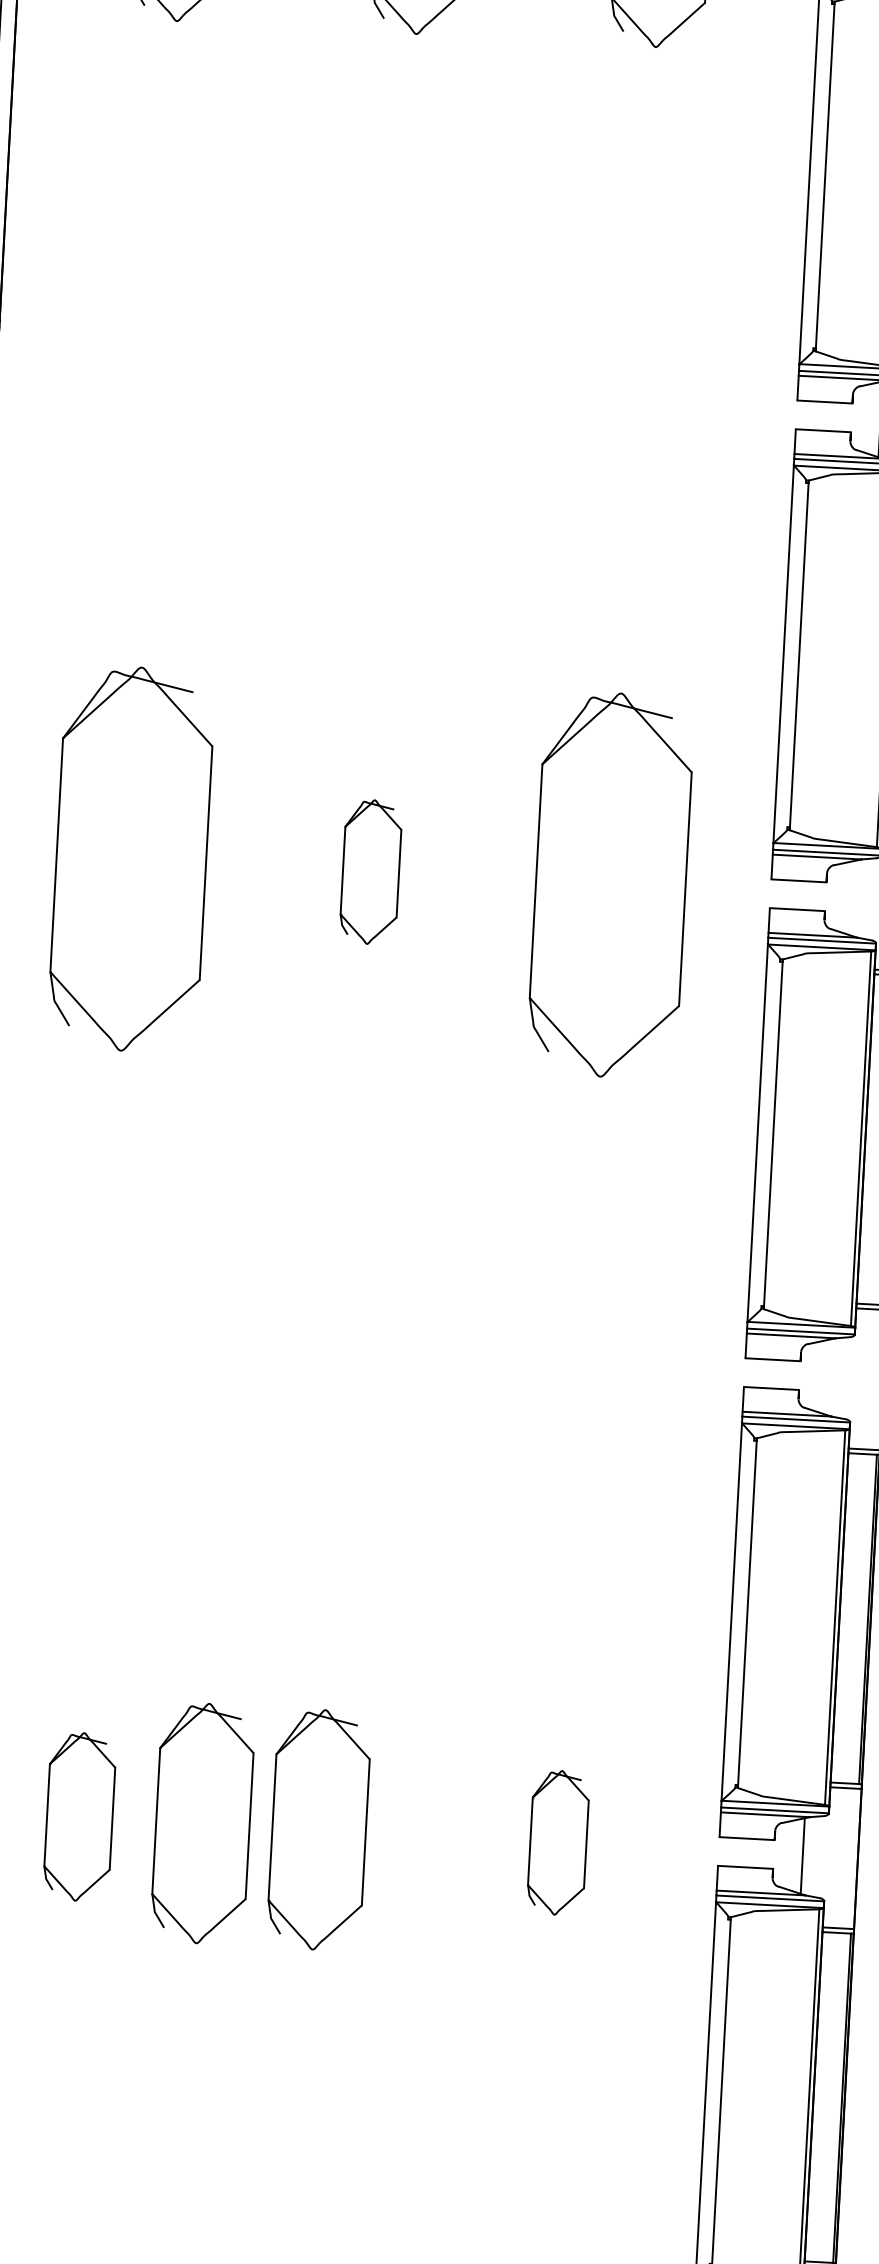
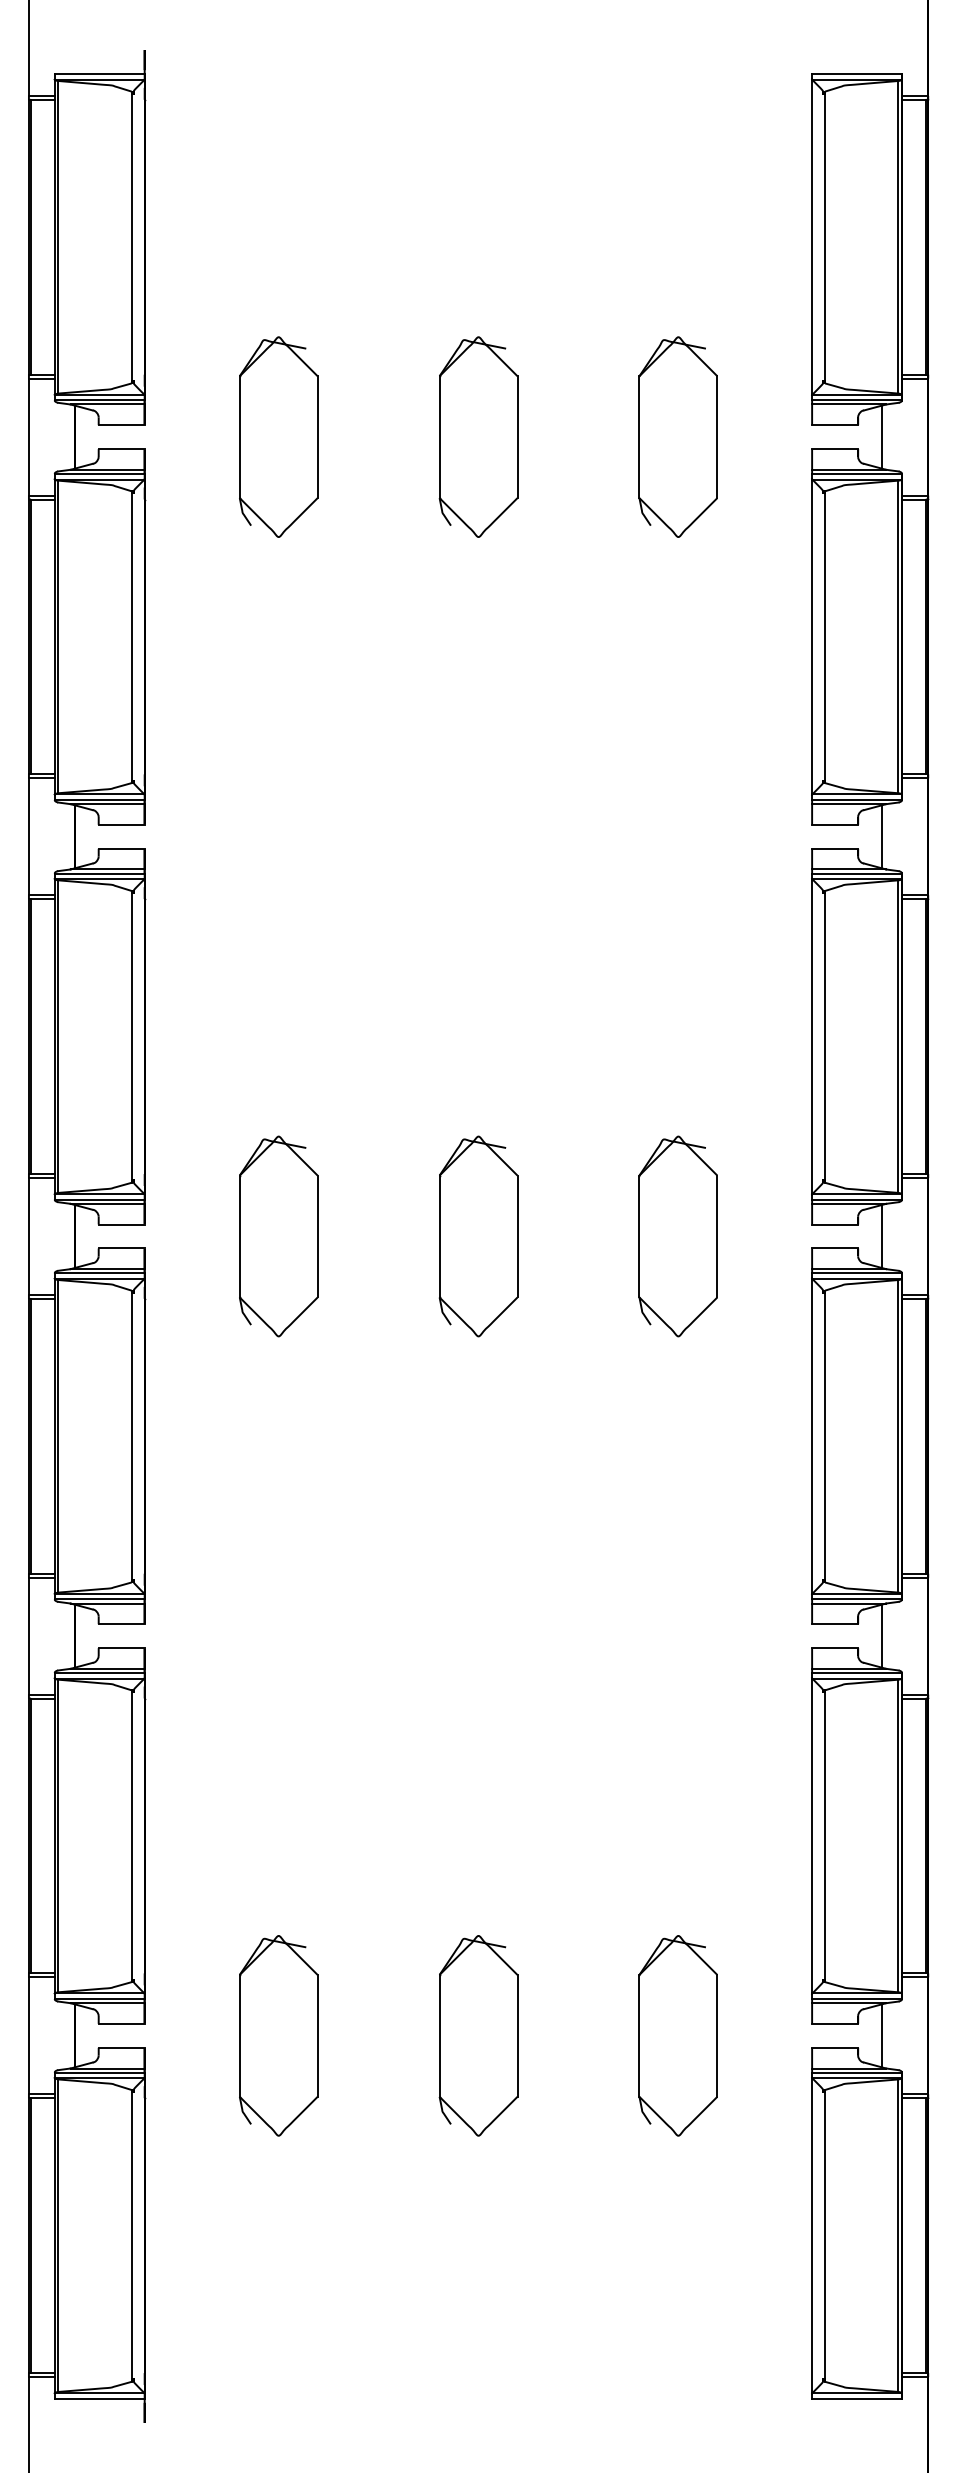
part: (131, 859) -> (278, 1236), size x0.62
part: (370, 872) -> (478, 1236), size x1.67
part: (609, 885) -> (677, 1236), size x0.62
line: (855, 898) -> (882, 1236), added
line: (829, 1376) -> (882, 1635), added
part: (79, 1816) -> (278, 2035), size x1.43
part: (202, 1823) -> (381, 2035), removed
part: (557, 1842) -> (677, 2035), size x1.67

